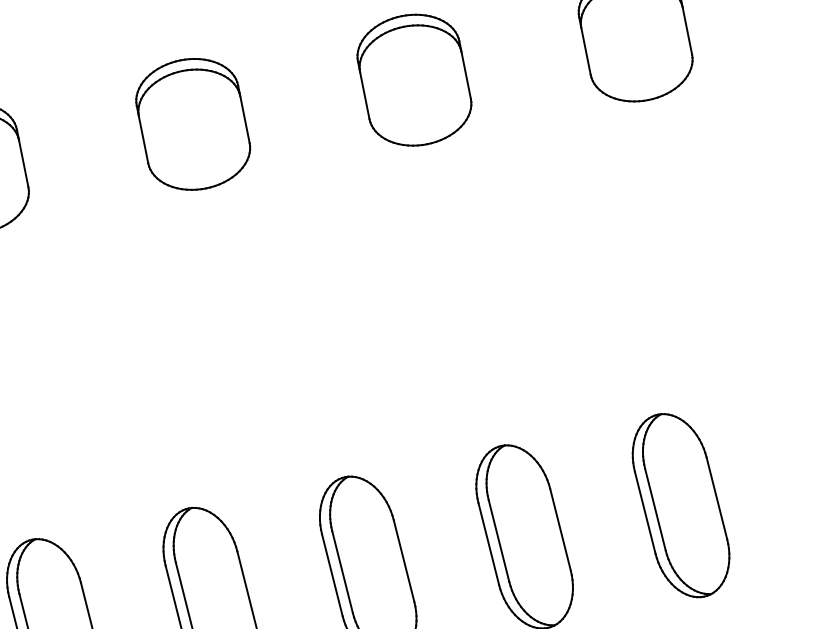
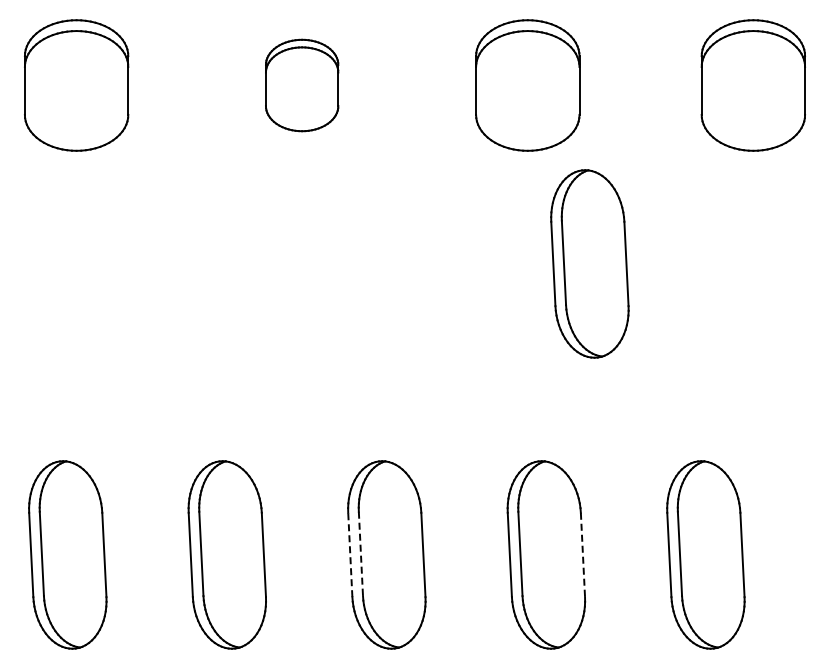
part: (192, 124) -> (301, 85), size x0.7
part: (509, 242) -> (589, 263), added
line: (560, 530) -> (582, 555), solid -> dashed
line: (342, 572) -> (360, 554), solid -> dashed
line: (332, 574) -> (350, 554), solid -> dashed

